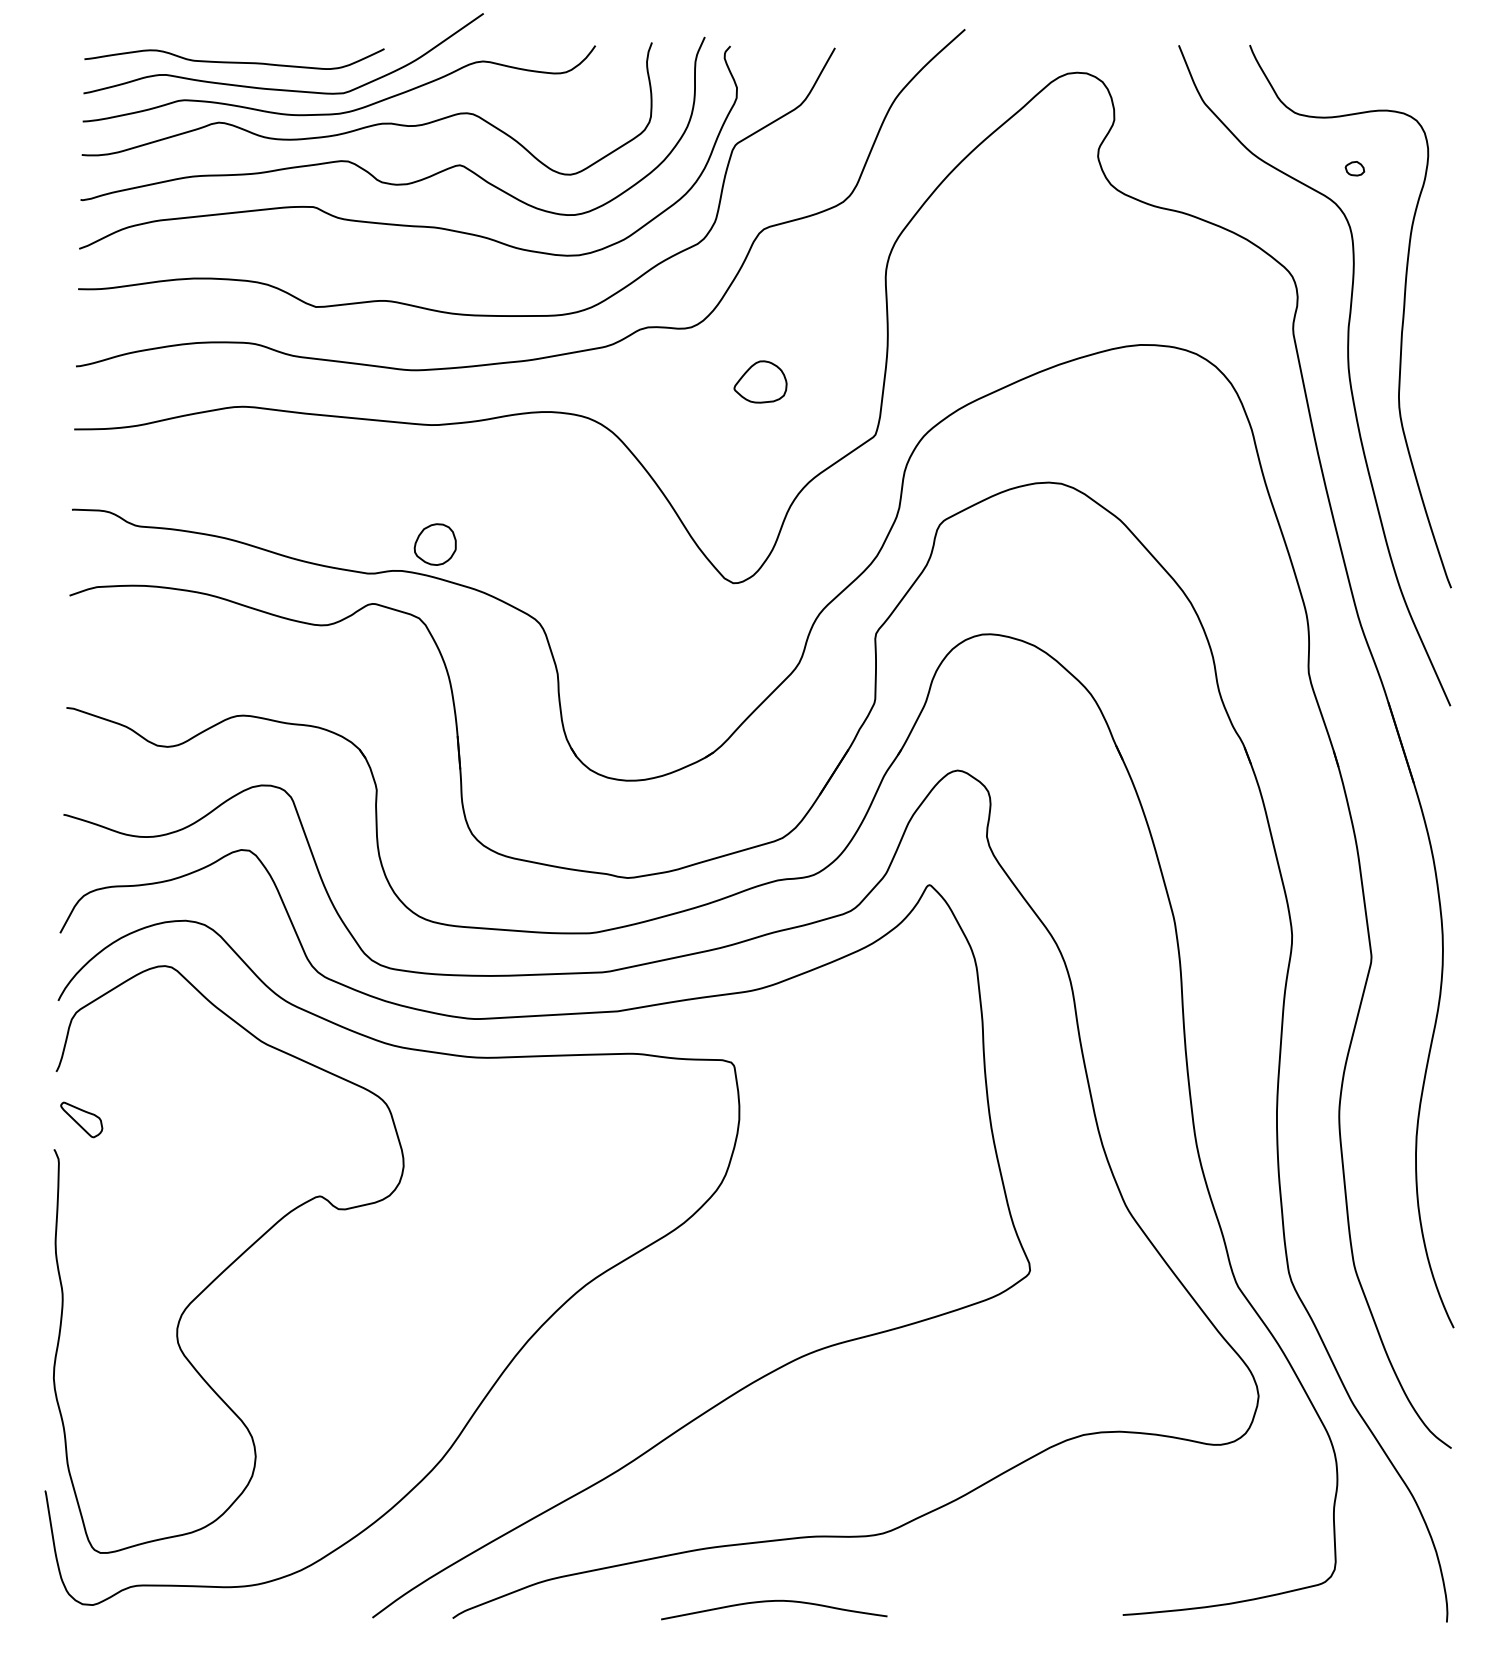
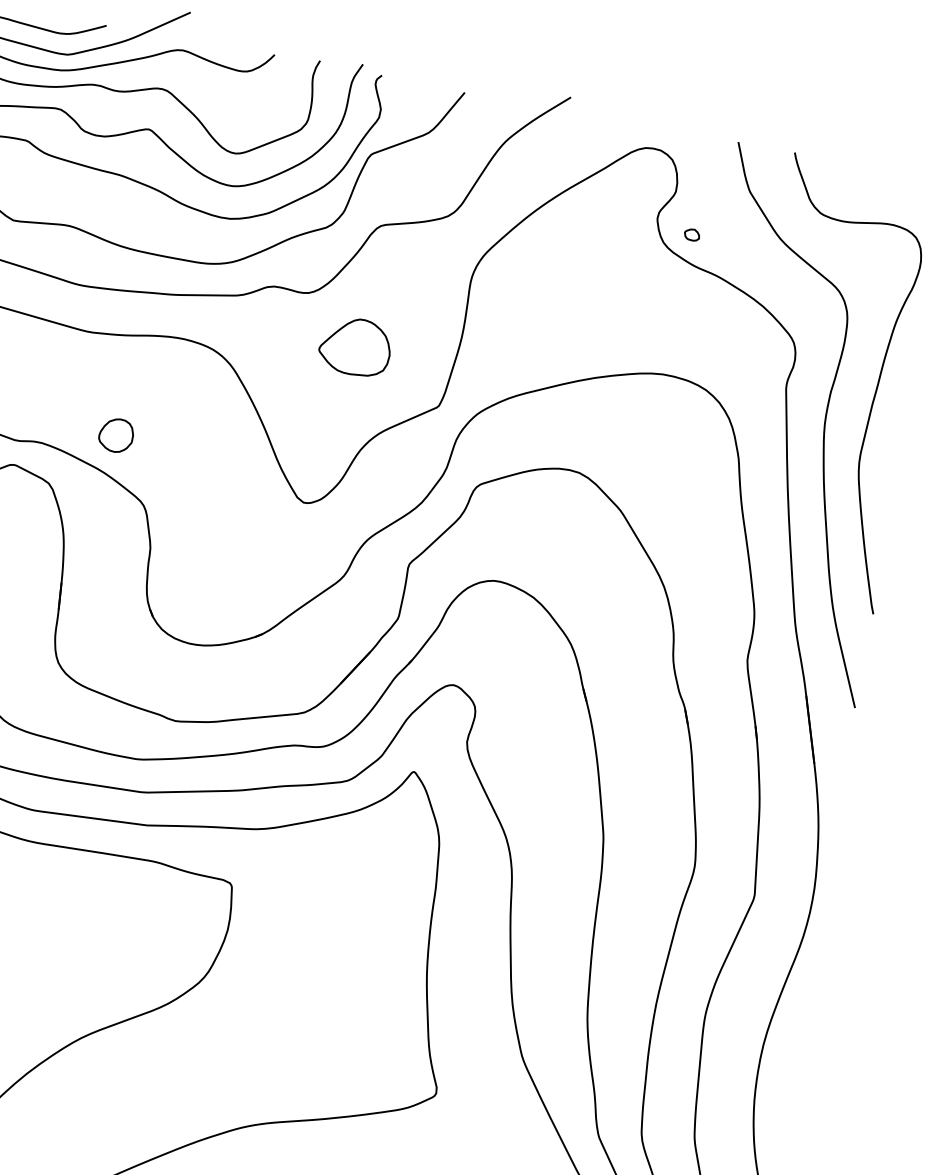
part: (1354, 168) -> (691, 234), moved
part: (760, 381) -> (355, 346), size x1.67
part: (434, 544) -> (115, 435), moved

